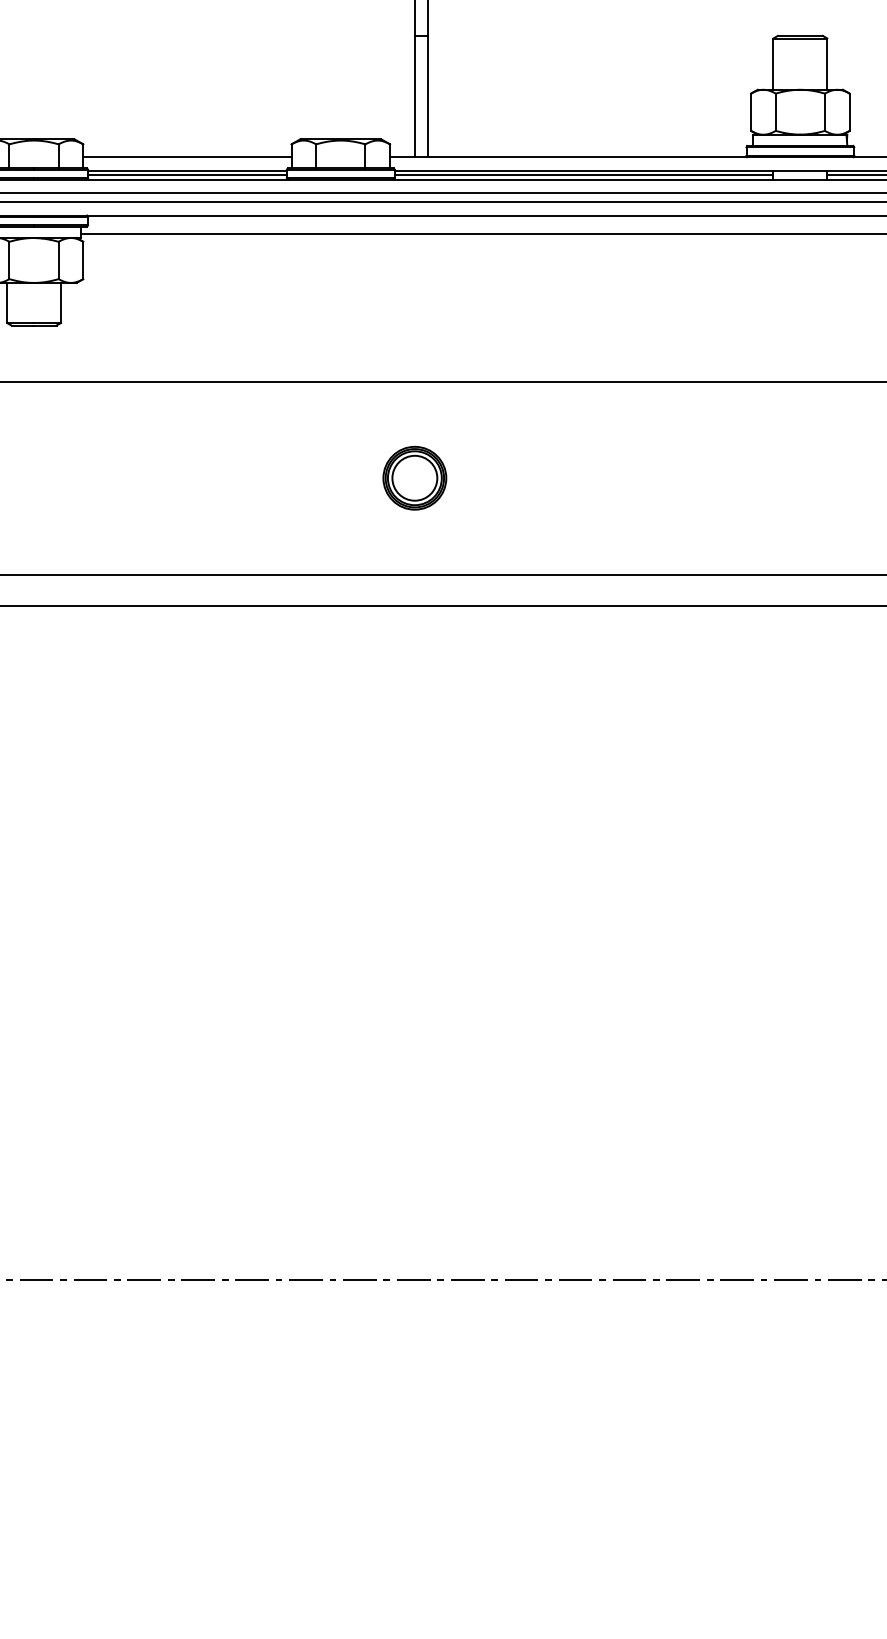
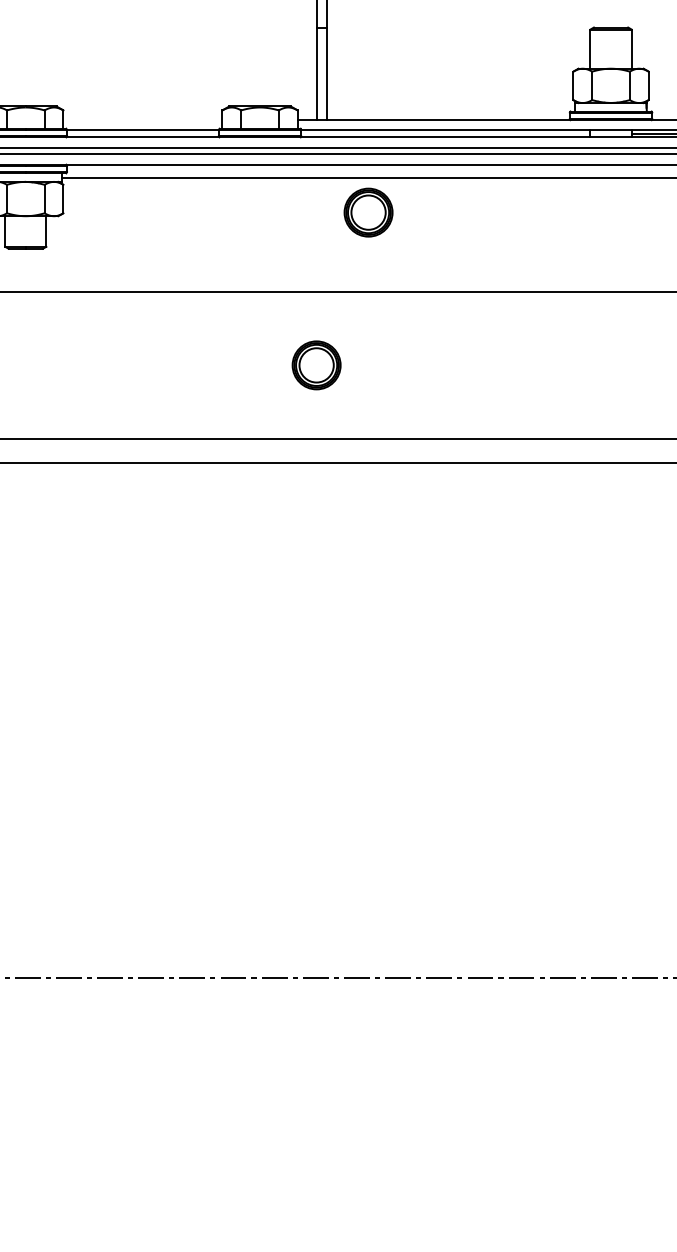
line: (187, 157) -> (142, 120), removed
line: (186, 175) -> (142, 134), removed
line: (583, 175) -> (445, 134), removed
part: (482, 277) -> (368, 212), added

